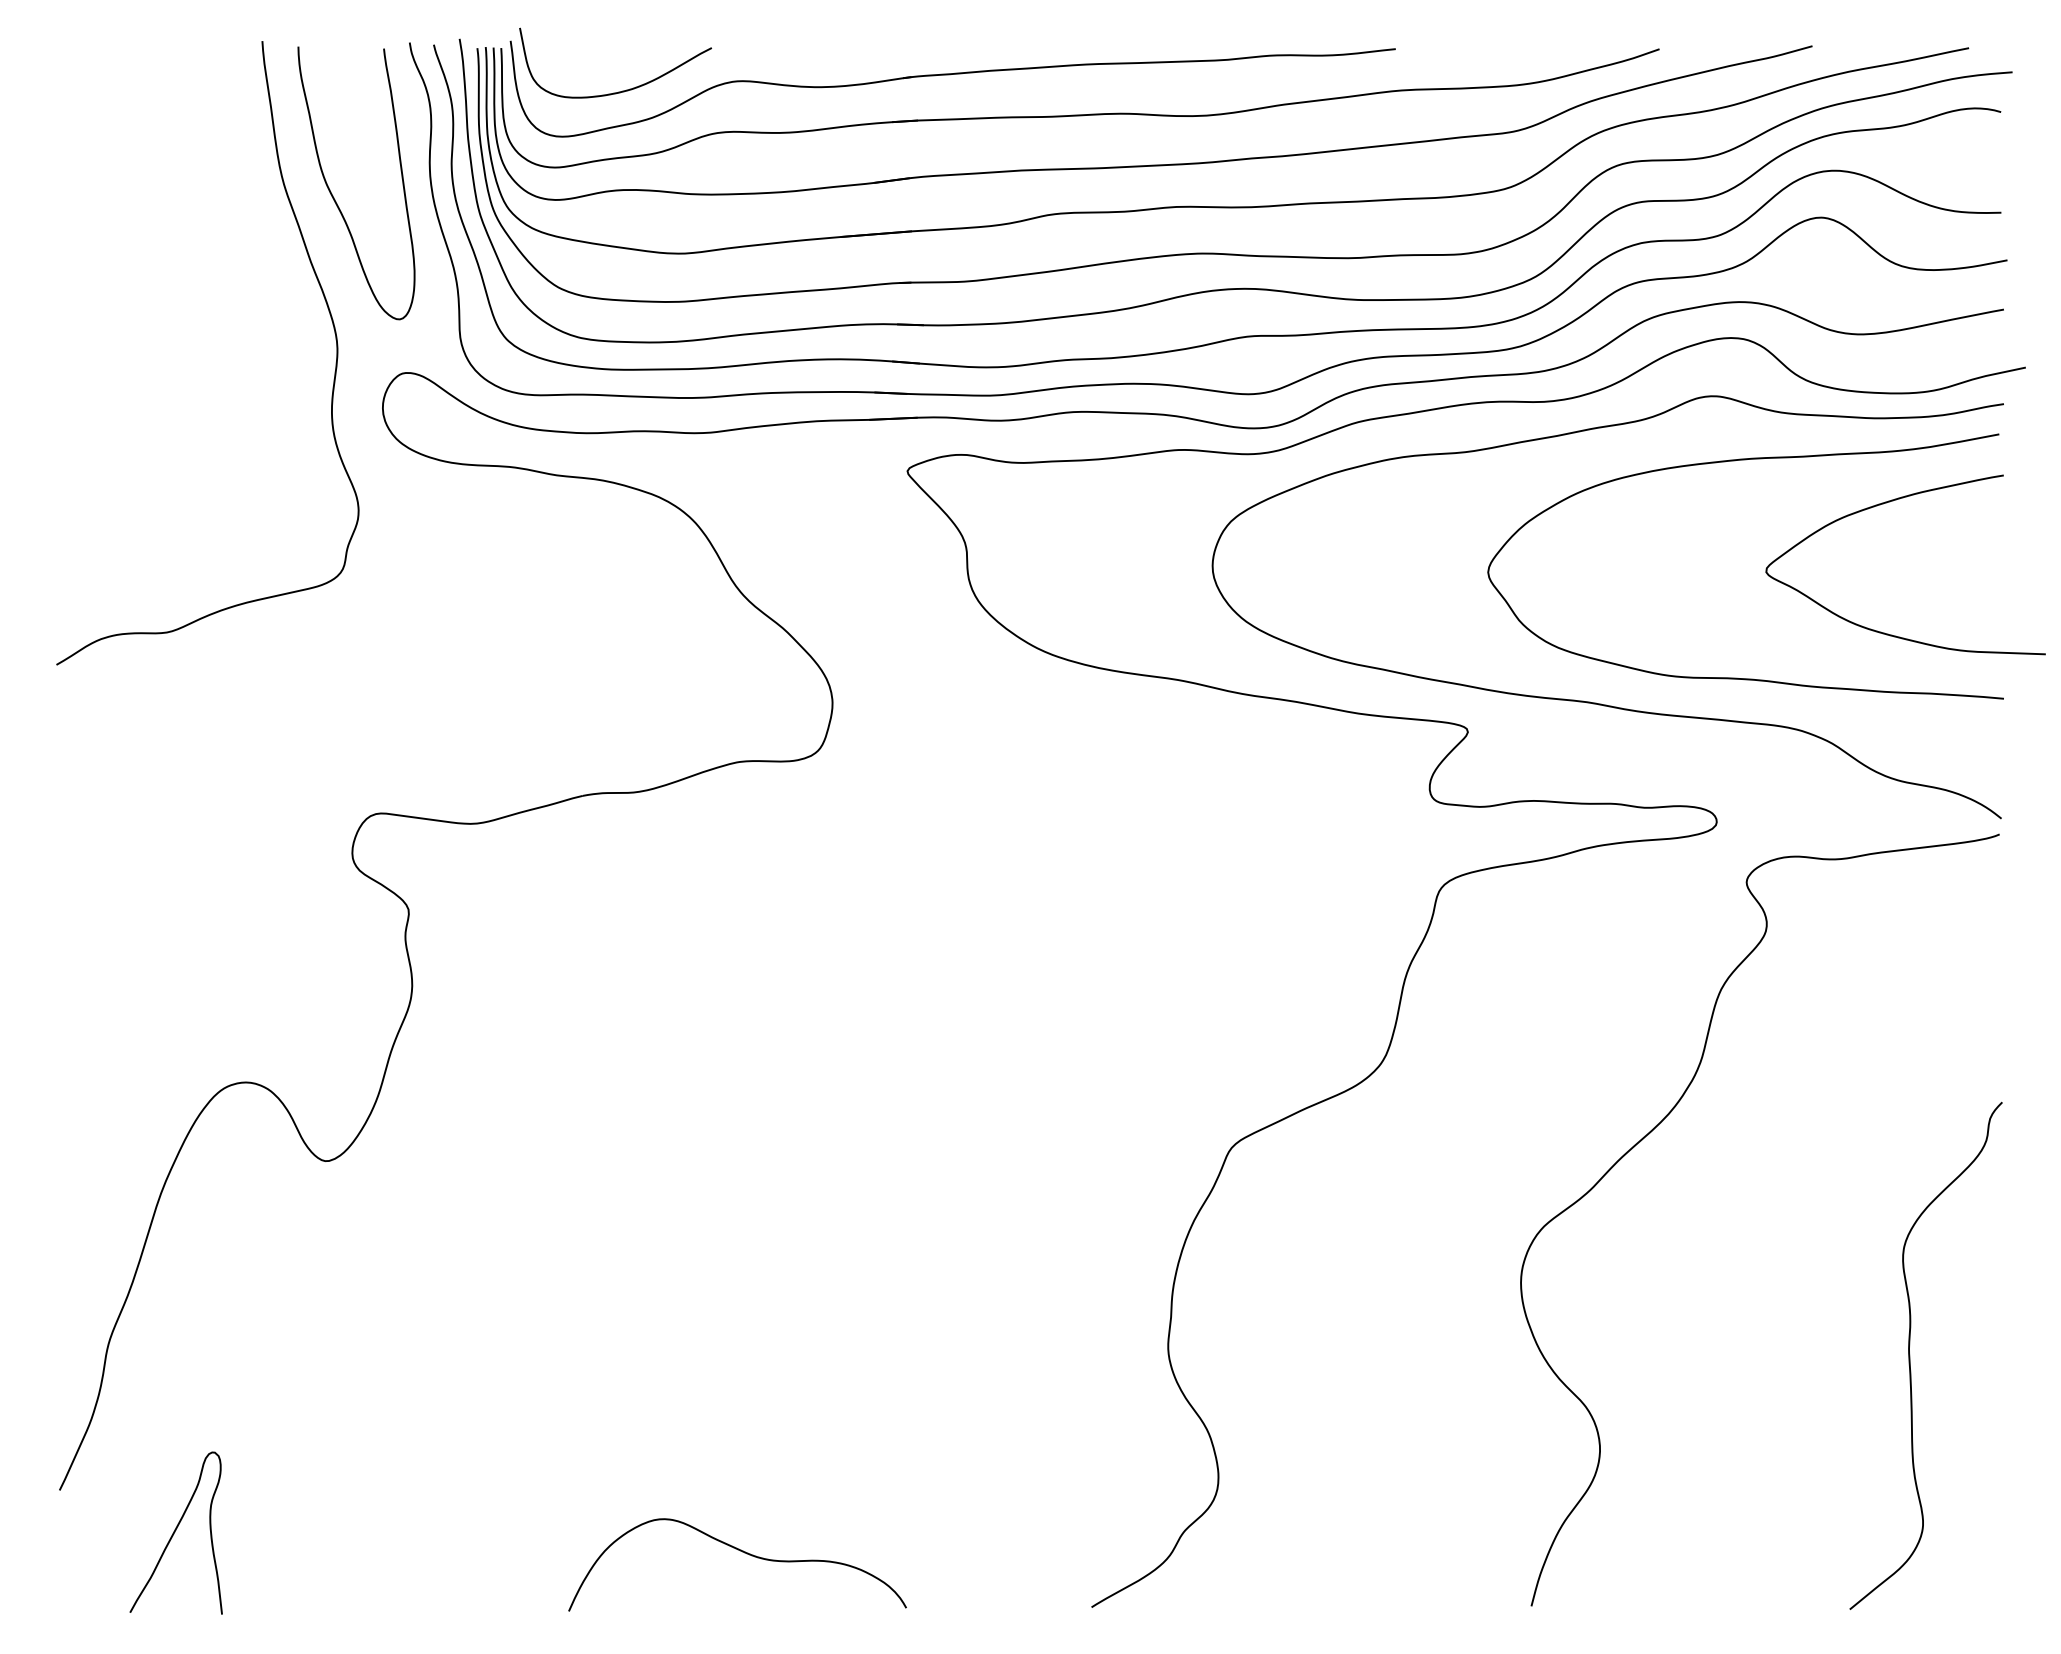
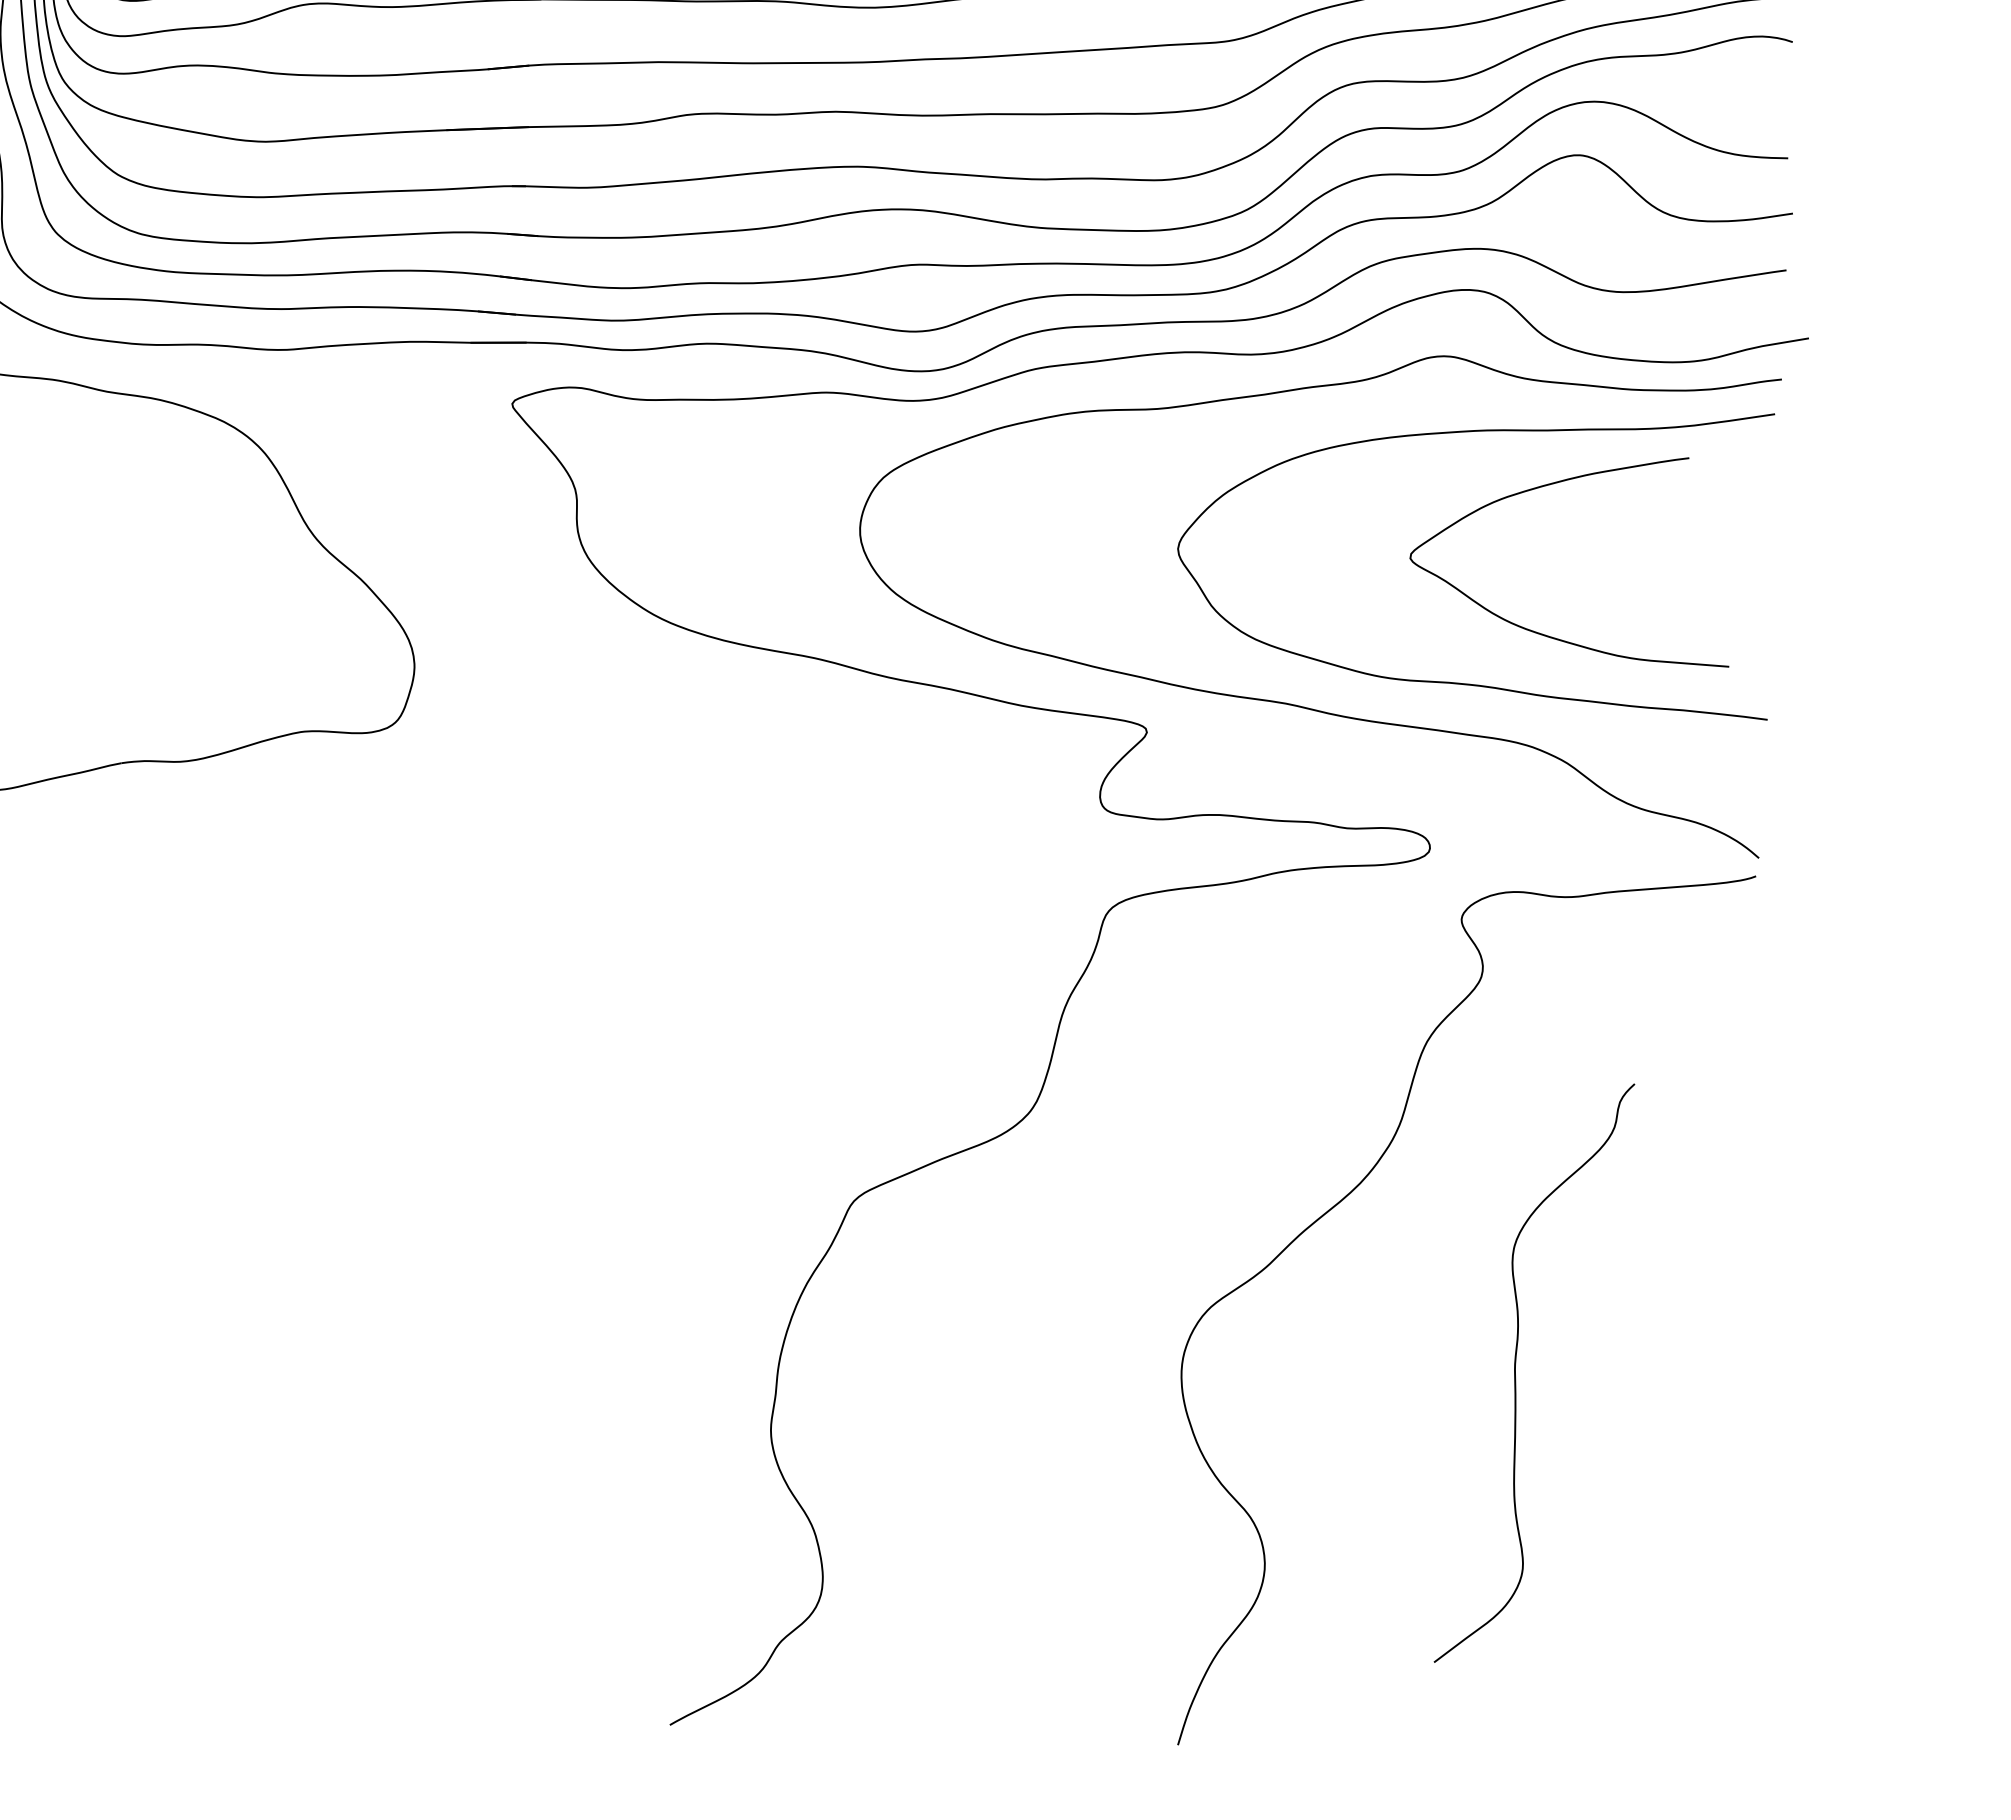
curve: (1890, 502) -> (1557, 483), moved
curve: (1910, 1355) -> (1516, 1371), moved
curve: (742, 1552) -> (269, 1644), removed

